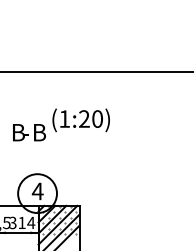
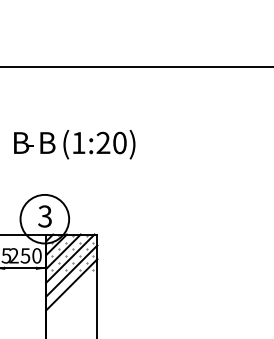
text: (81, 120) -> (99, 144), moved
text: (37, 191) -> (44, 216), 4 -> 3
text: (22, 222) -> (25, 255), 314 -> 250

